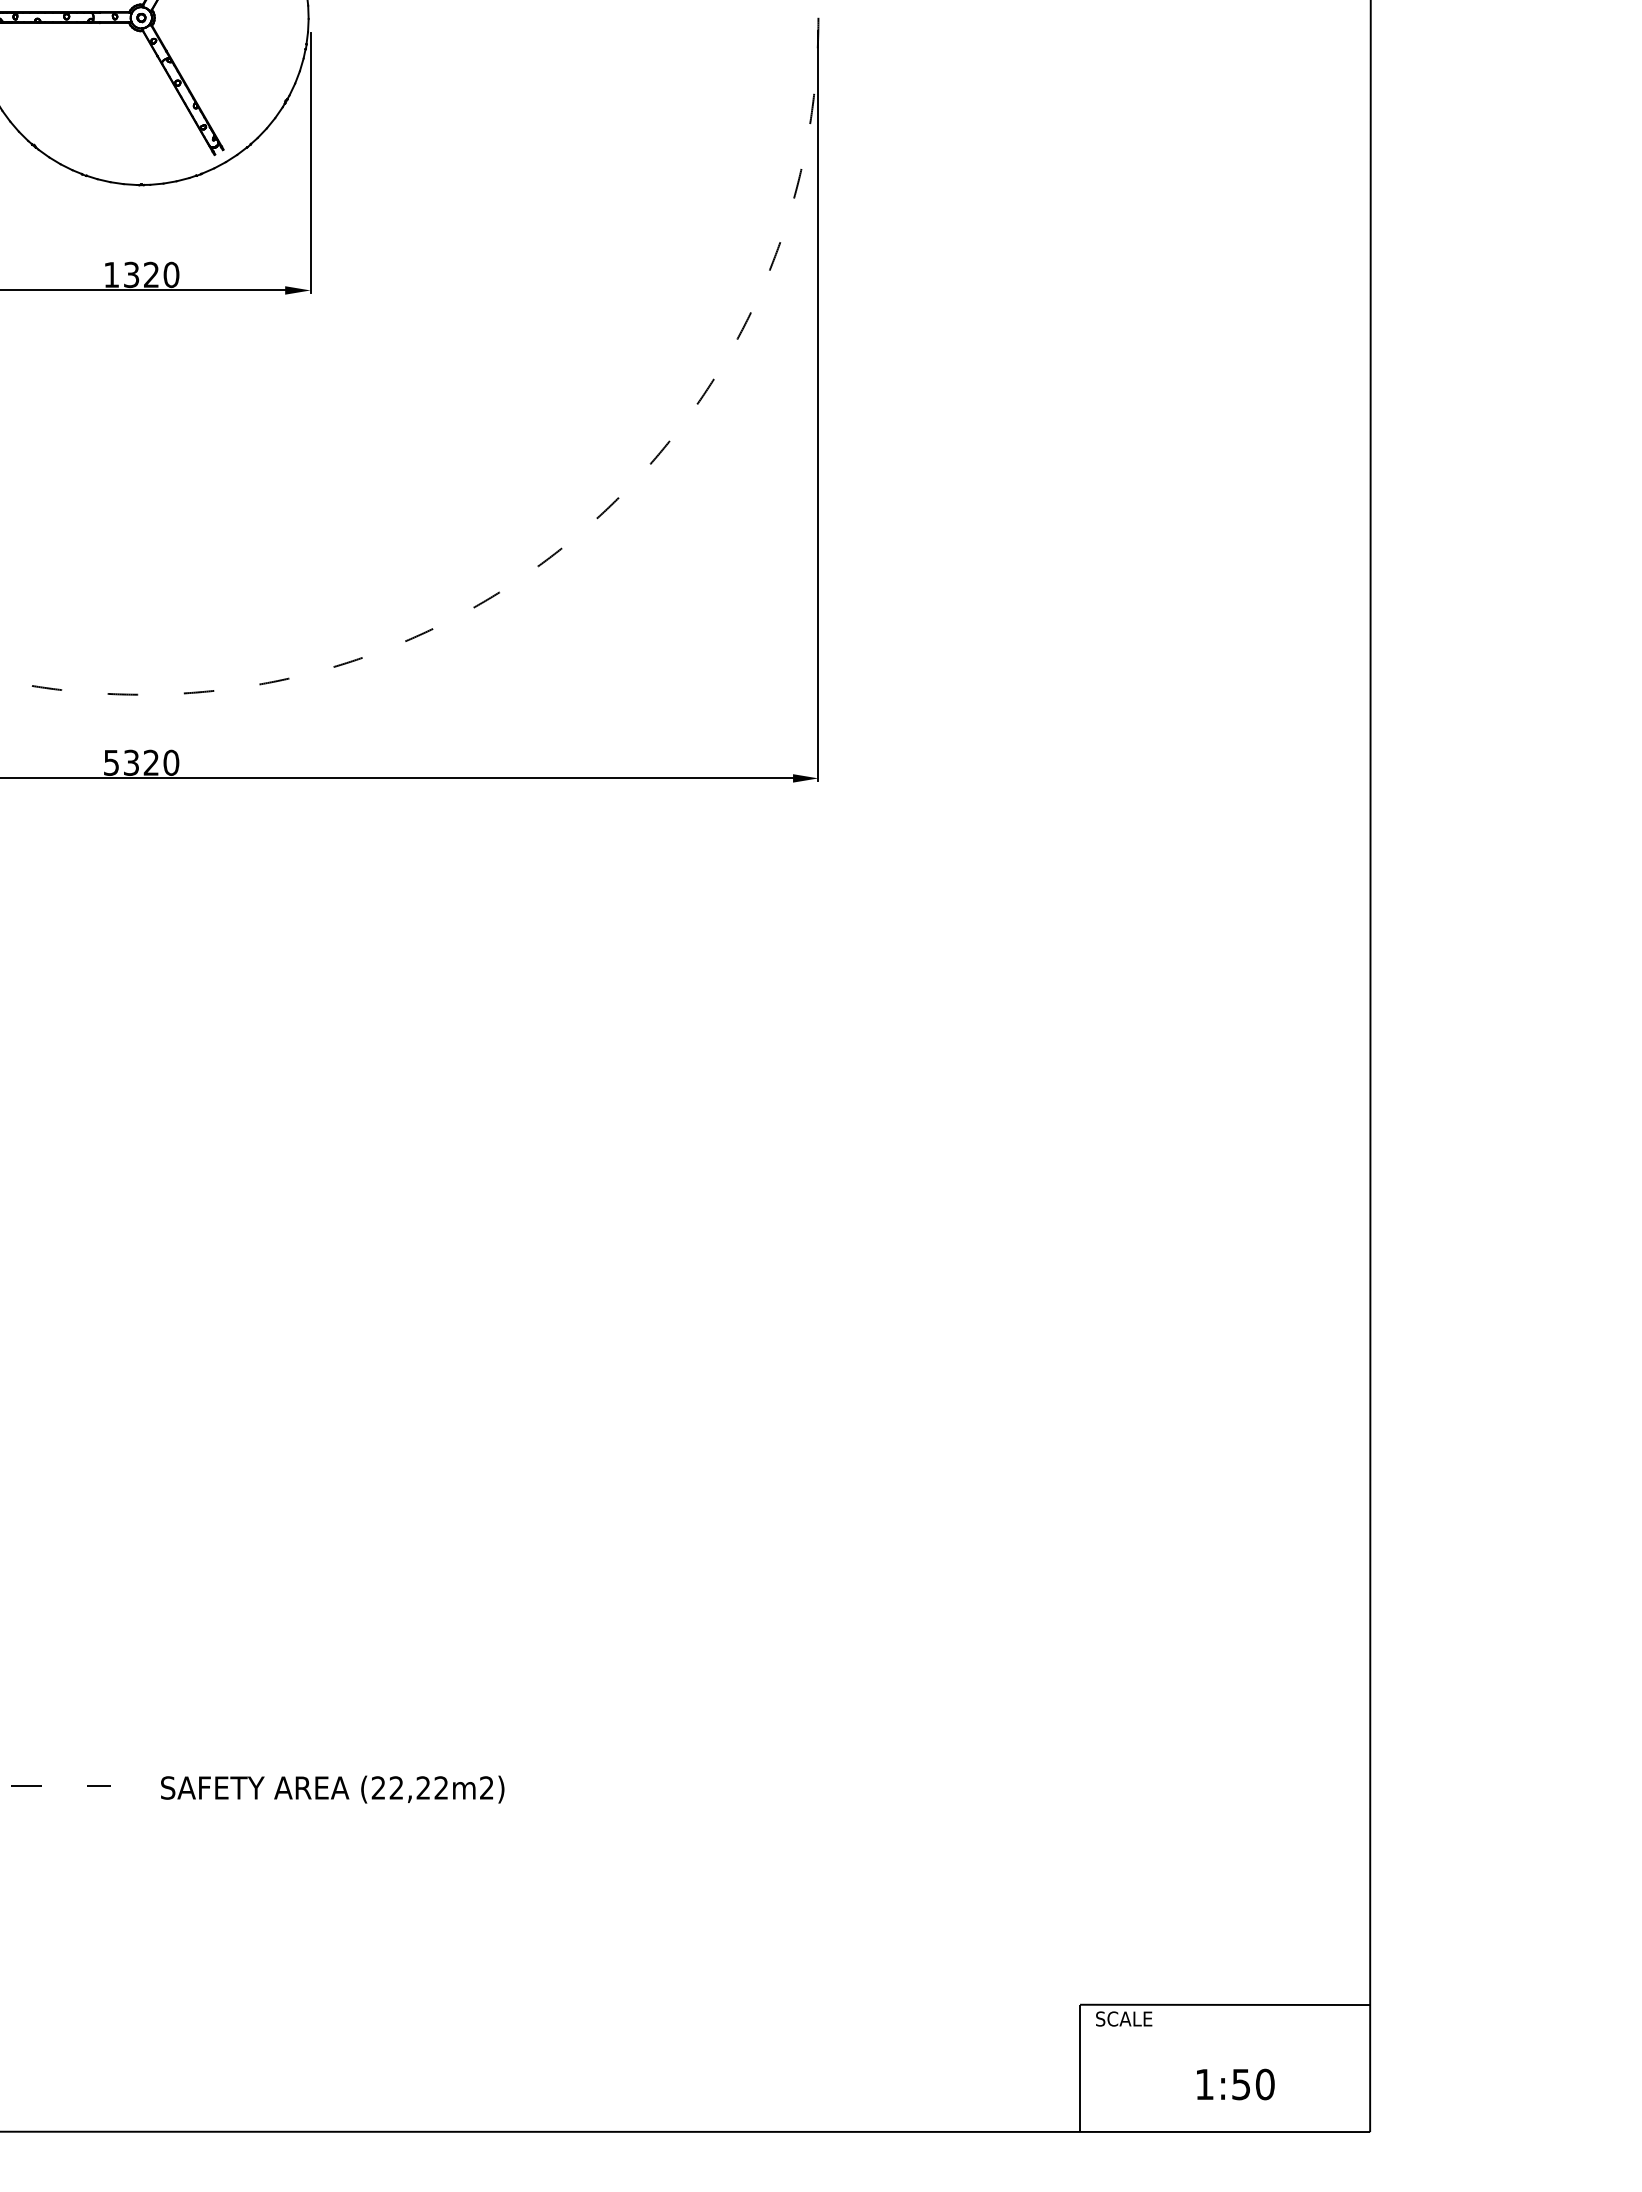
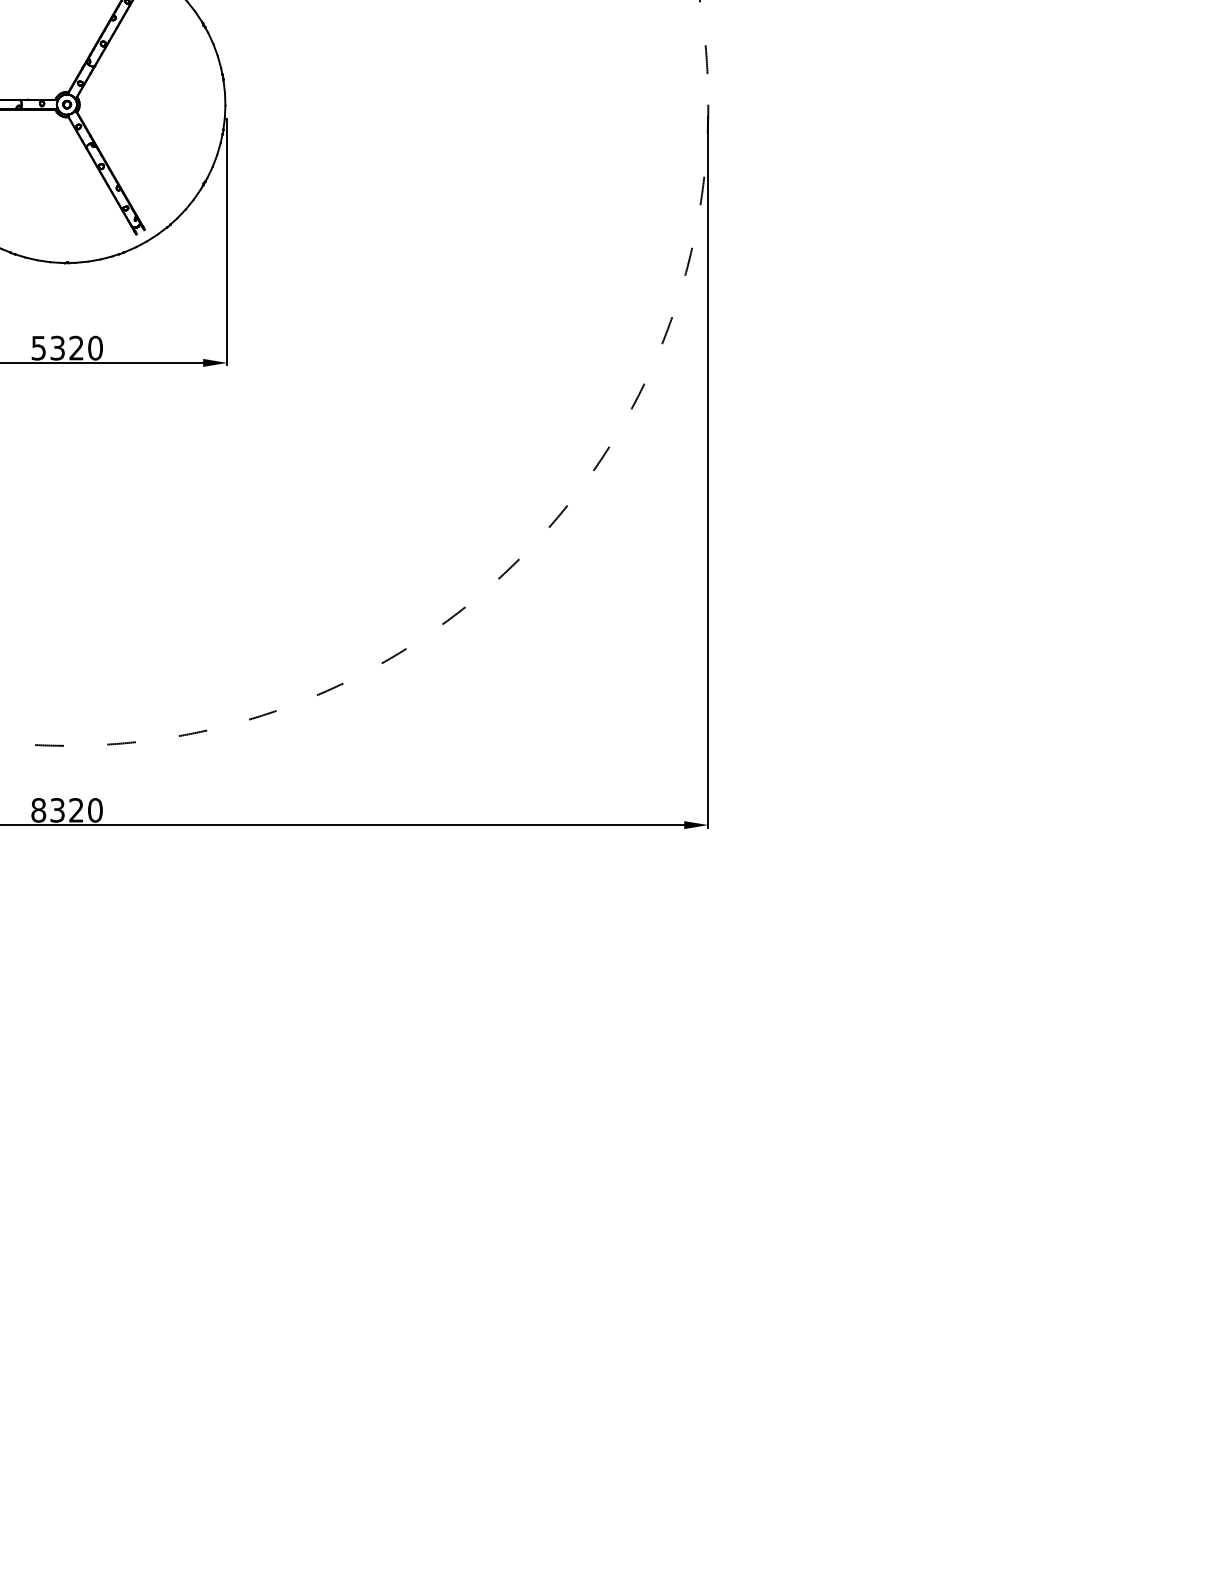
text: (111, 275) -> (38, 348), 1320 -> 5320
text: (111, 762) -> (38, 810), 5320 -> 8320

